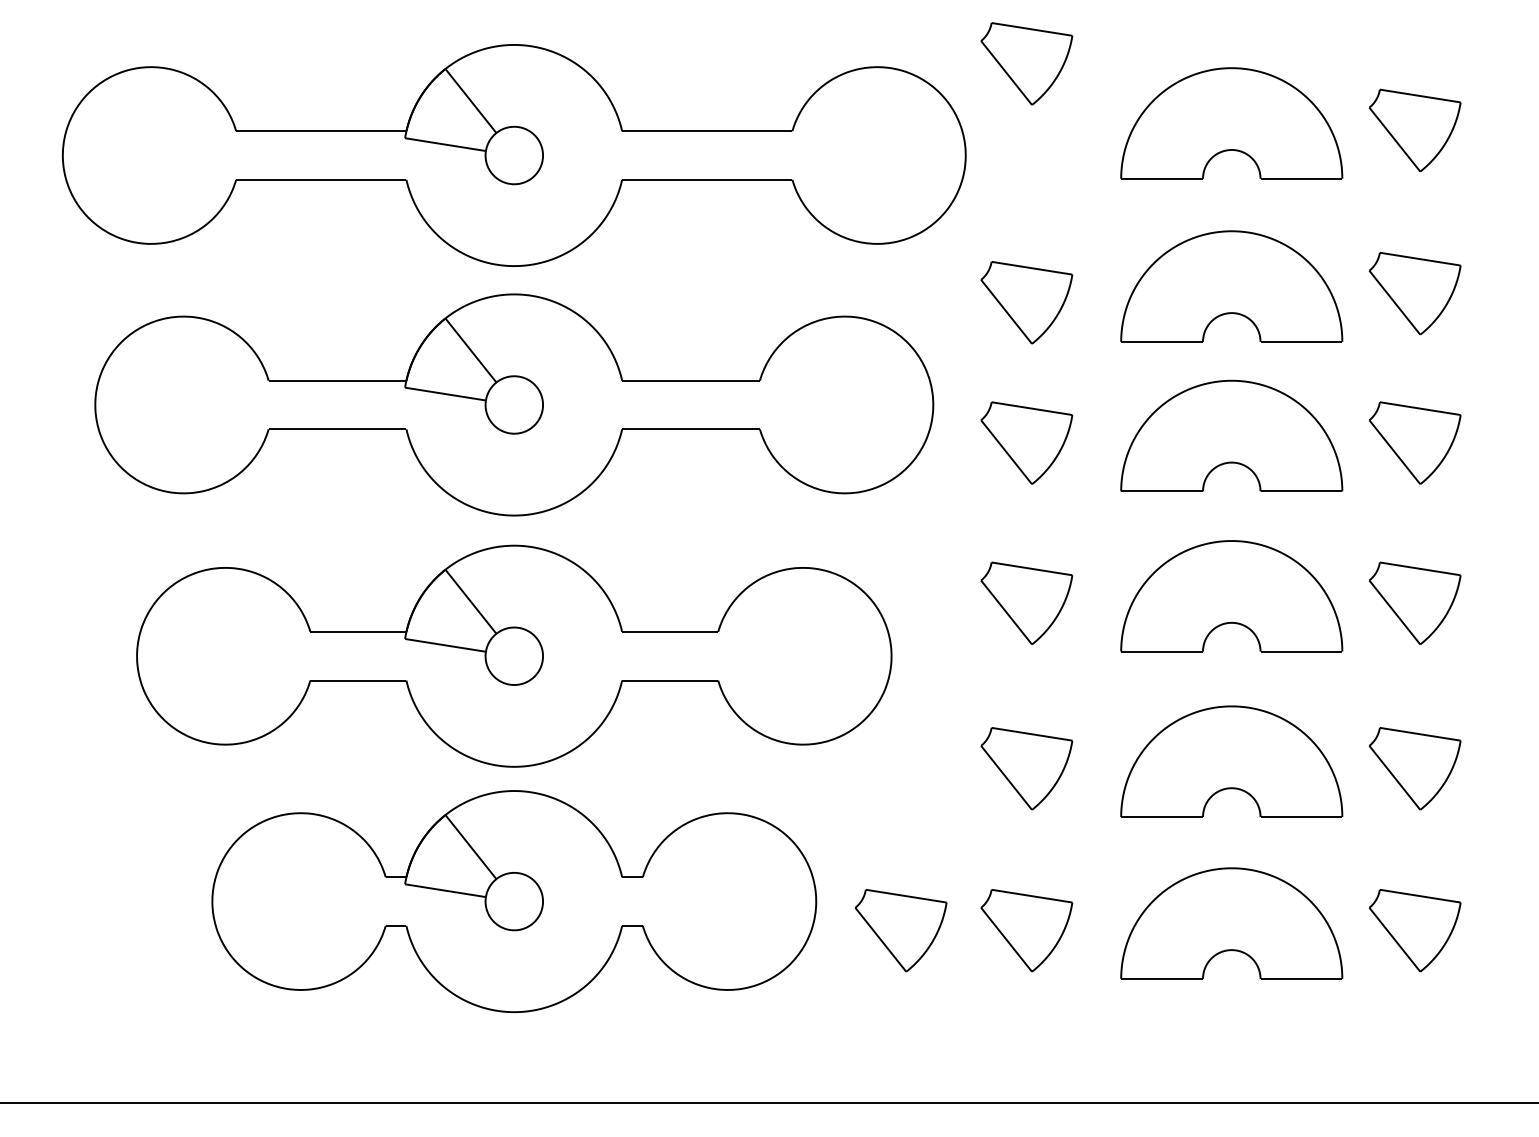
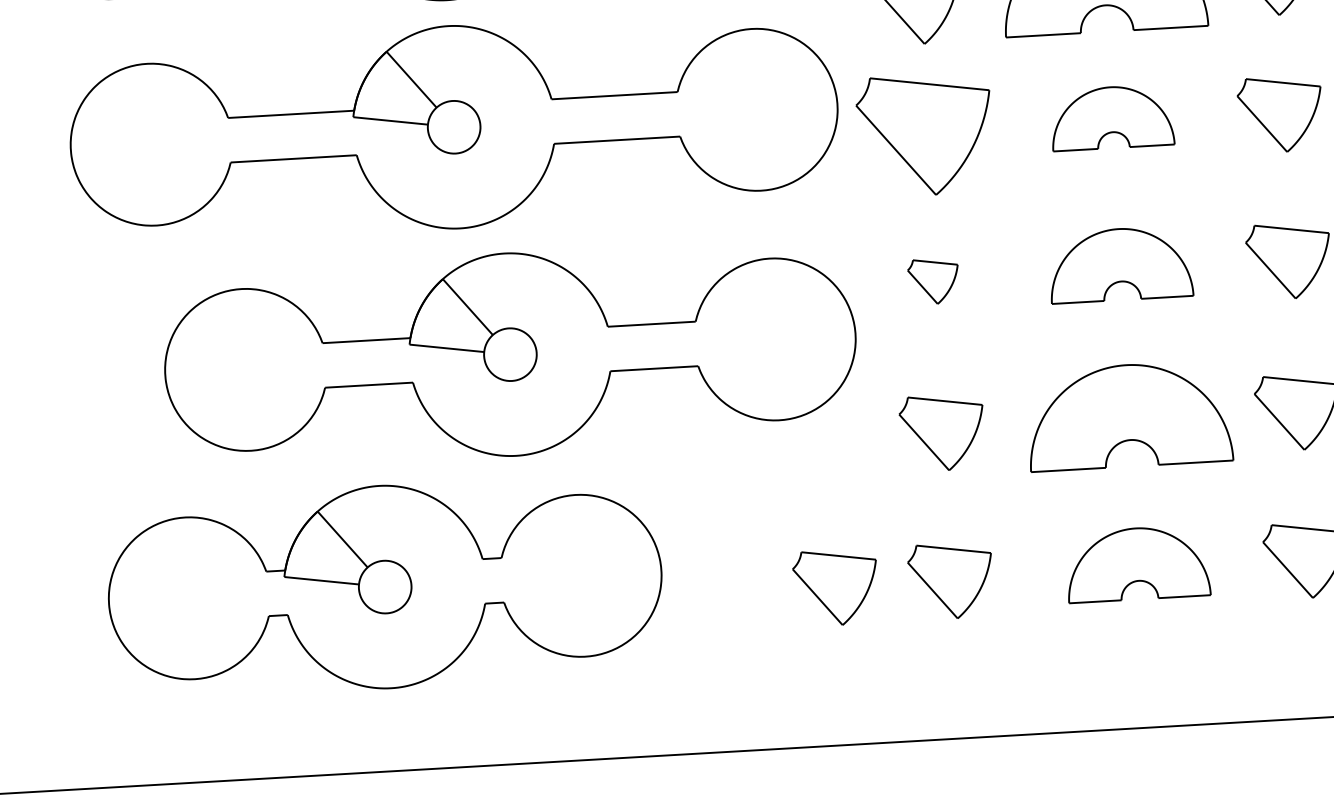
part: (1231, 435) -> (1111, 117), size x0.6
part: (1026, 442) -> (924, 134), size x1.6
part: (1231, 596) -> (1120, 264), size x0.7
part: (1026, 602) -> (933, 280), size x0.6
part: (514, 655) -> (510, 353), moved
part: (514, 901) -> (385, 587), moved
part: (1231, 923) -> (1137, 563), size x0.7

